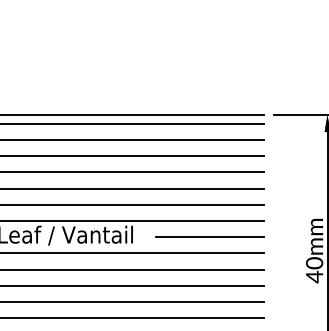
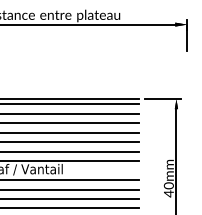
line: (209, 237) -> (107, 170), removed

